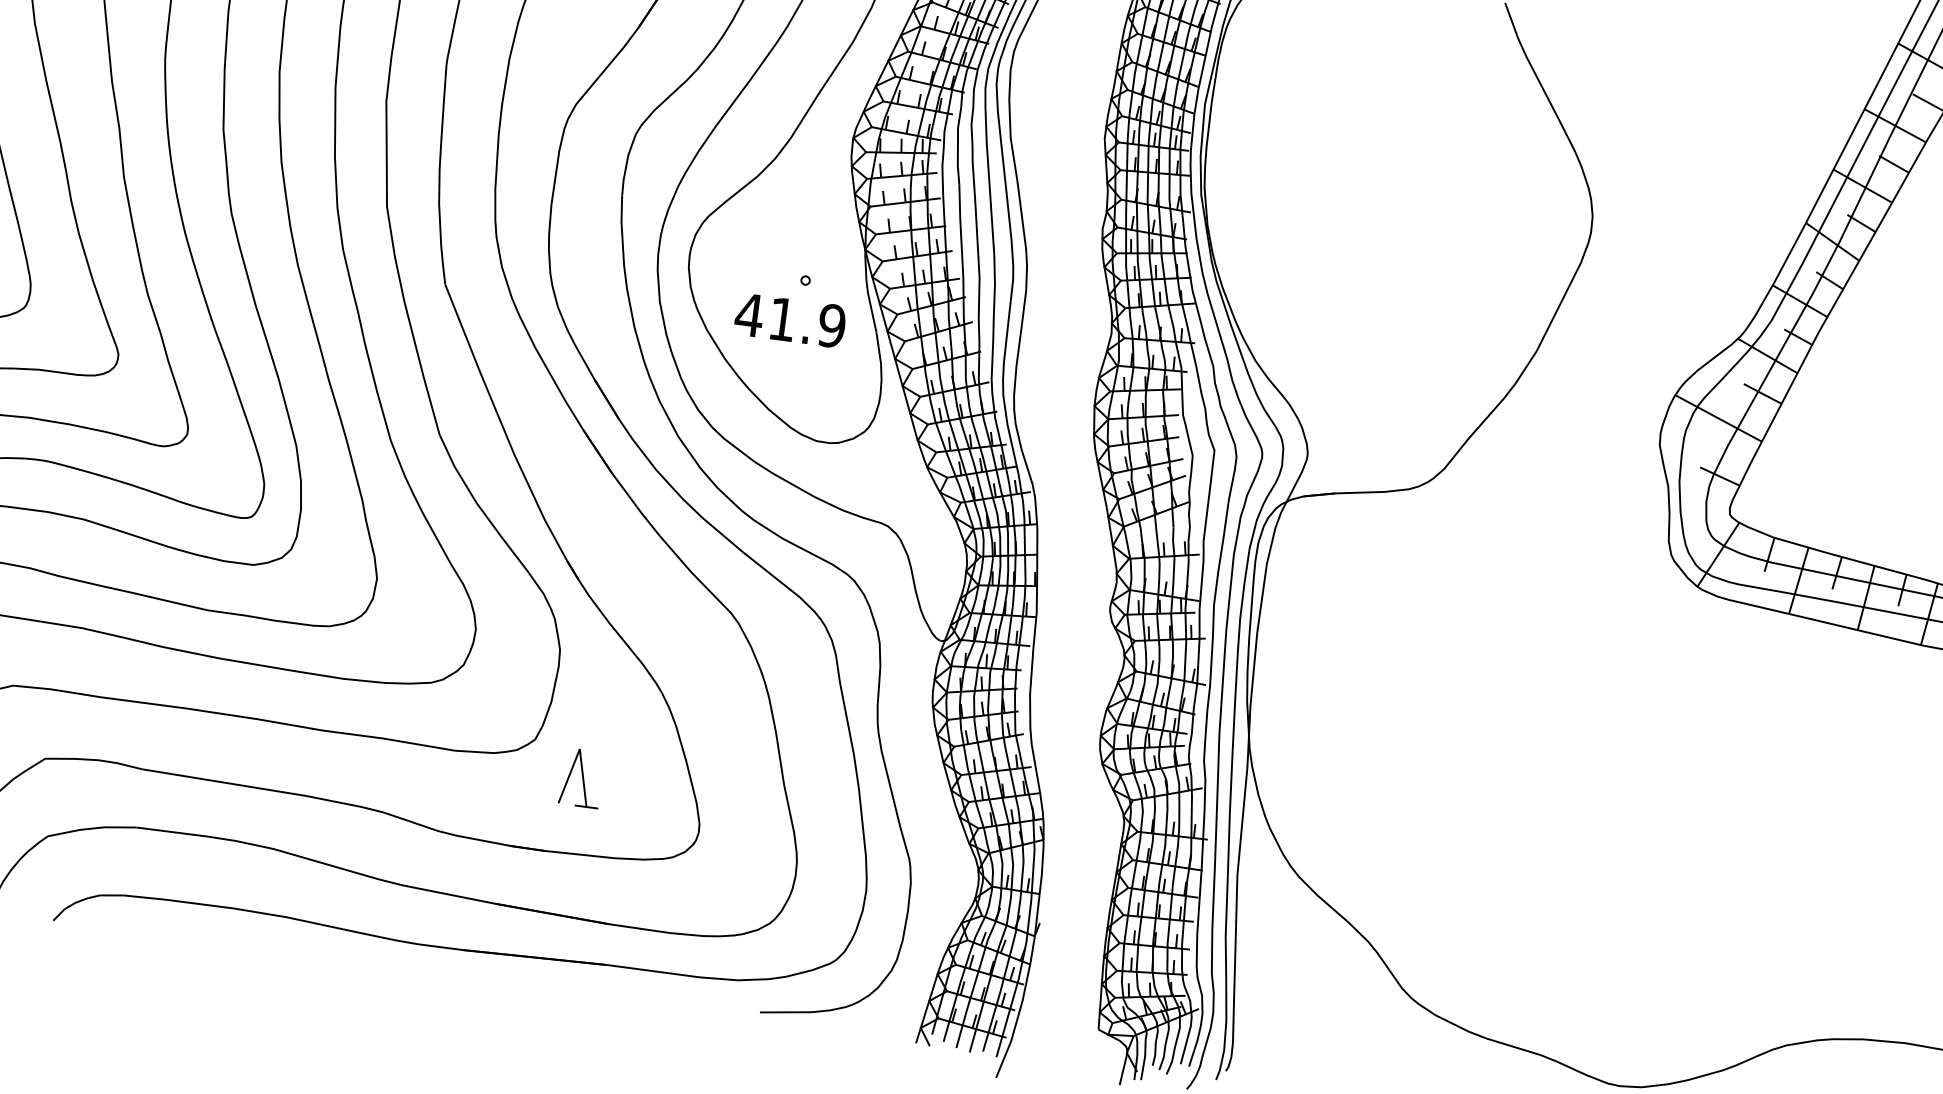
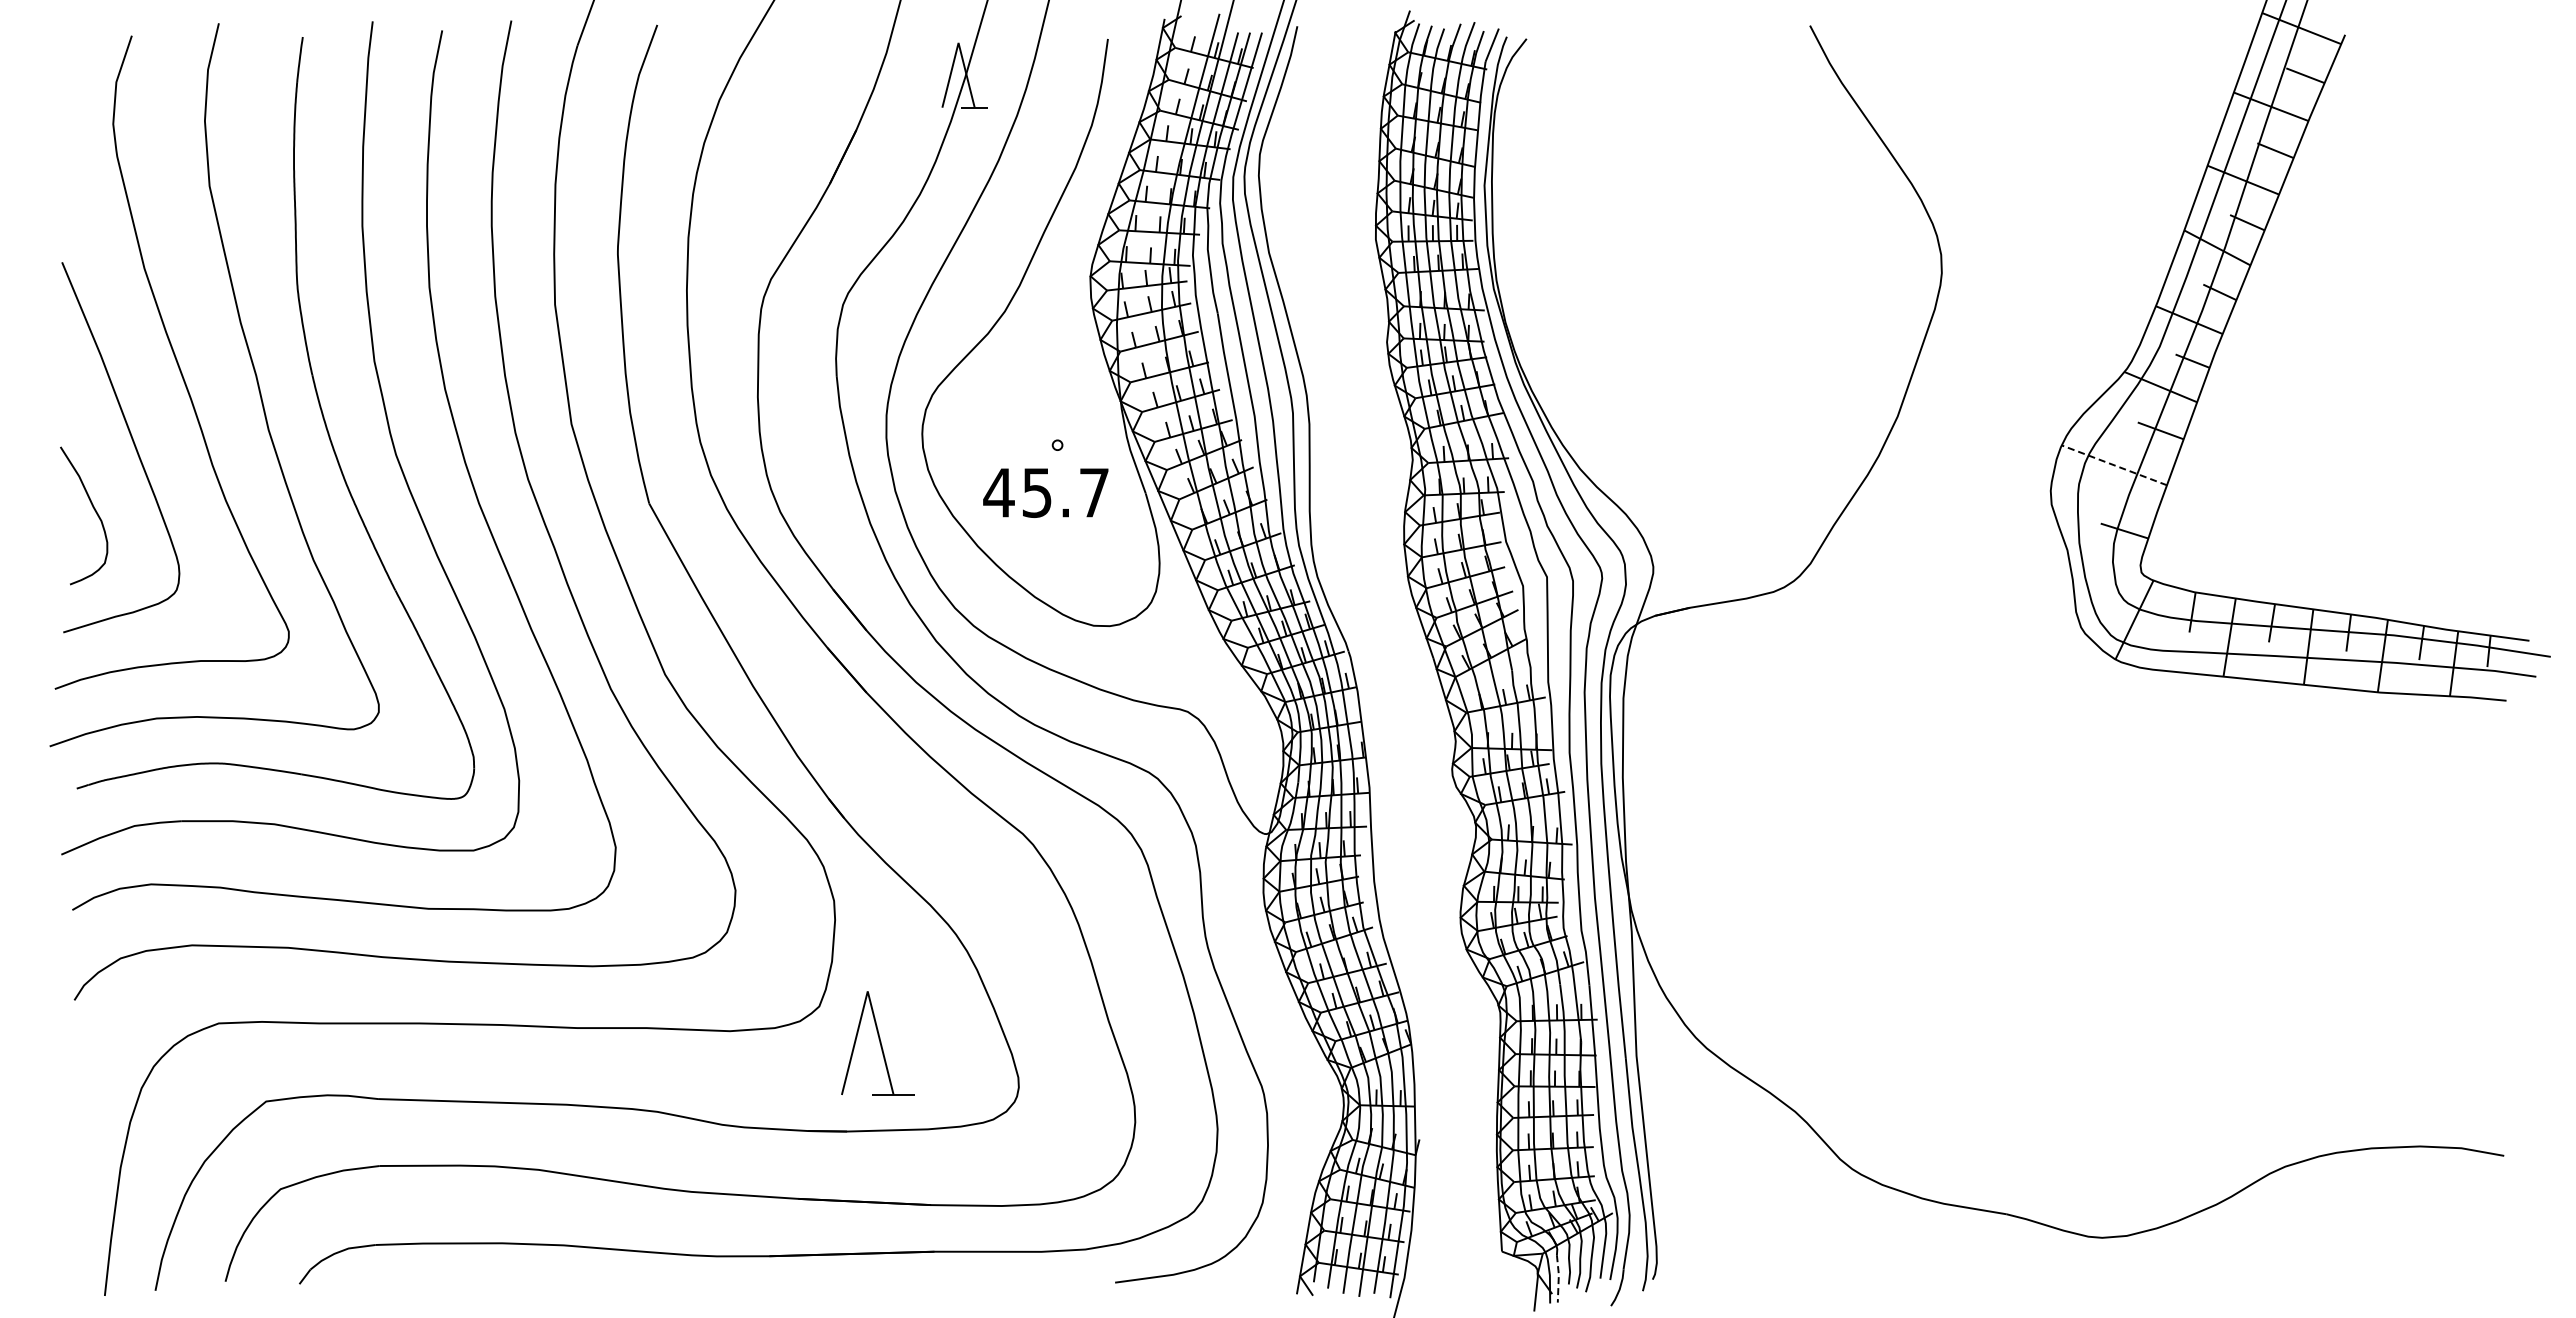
text: (807, 322) -> (1066, 492), 41.9 -> 45.7
line: (1717, 418) -> (2113, 465), solid -> dashed
part: (581, 777) -> (877, 1042), size x1.6
line: (1144, 1059) -> (1558, 1278), solid -> dashed

